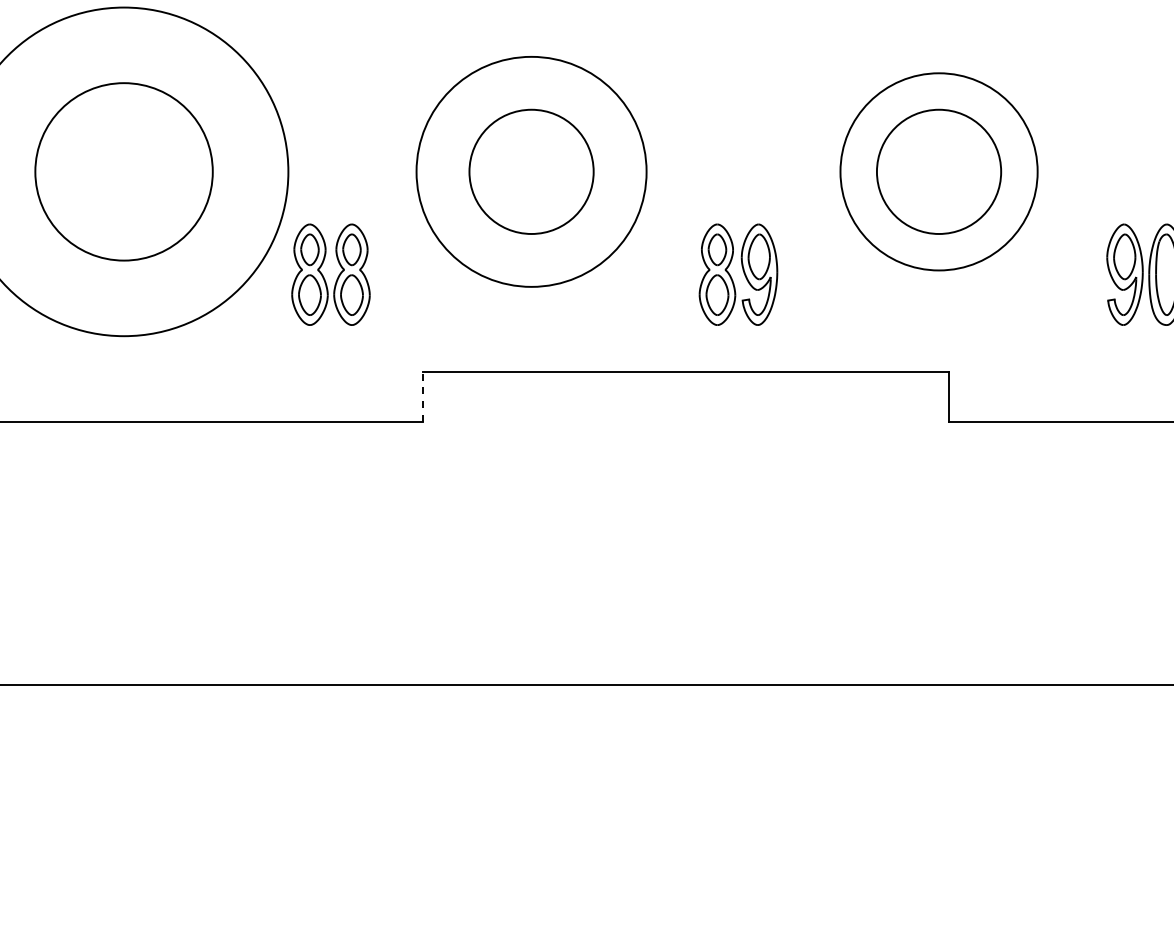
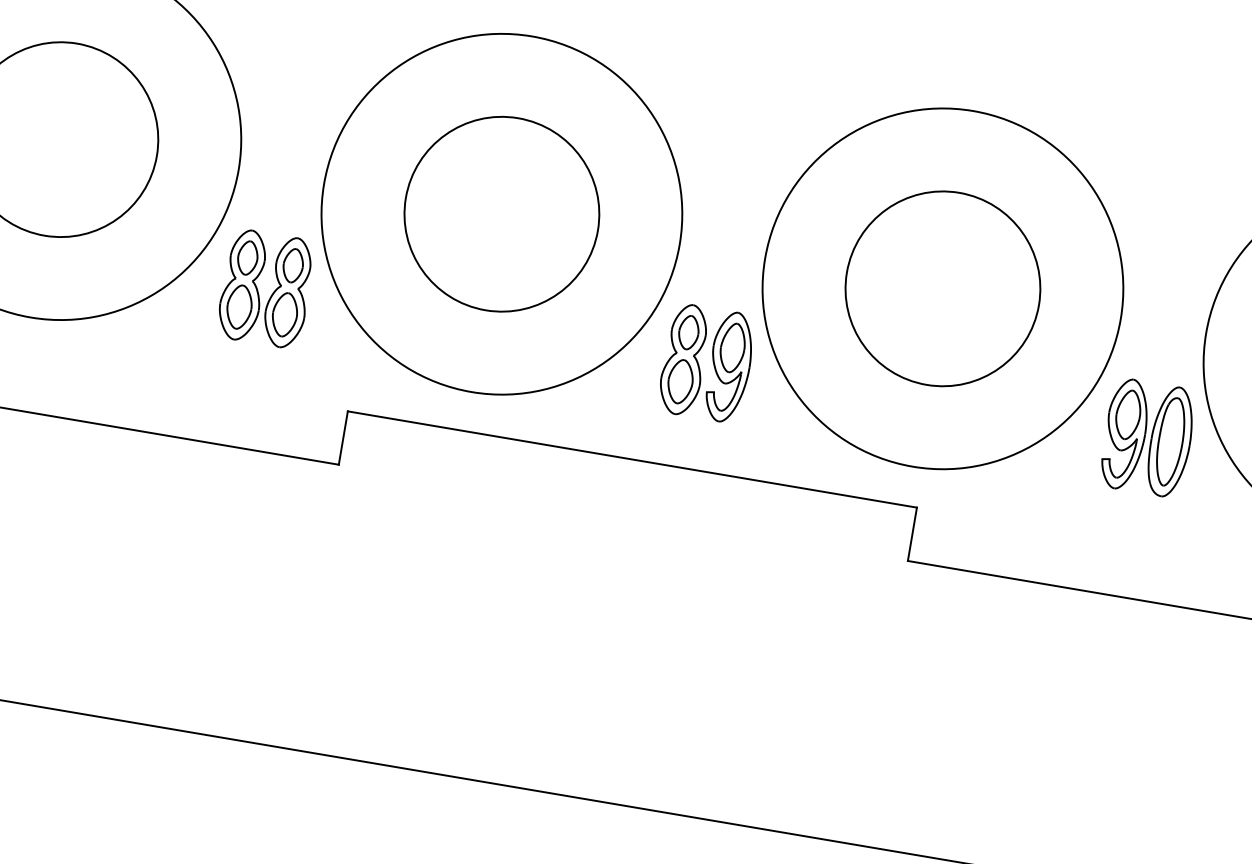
circle: (531, 171) -> (501, 213), size x1.43
circle: (531, 171) -> (501, 213), size x1.43
circle: (938, 171) -> (942, 288), size x1.43
circle: (938, 171) -> (942, 288), size x1.67
line: (423, 396) -> (343, 437), dashed -> solid

